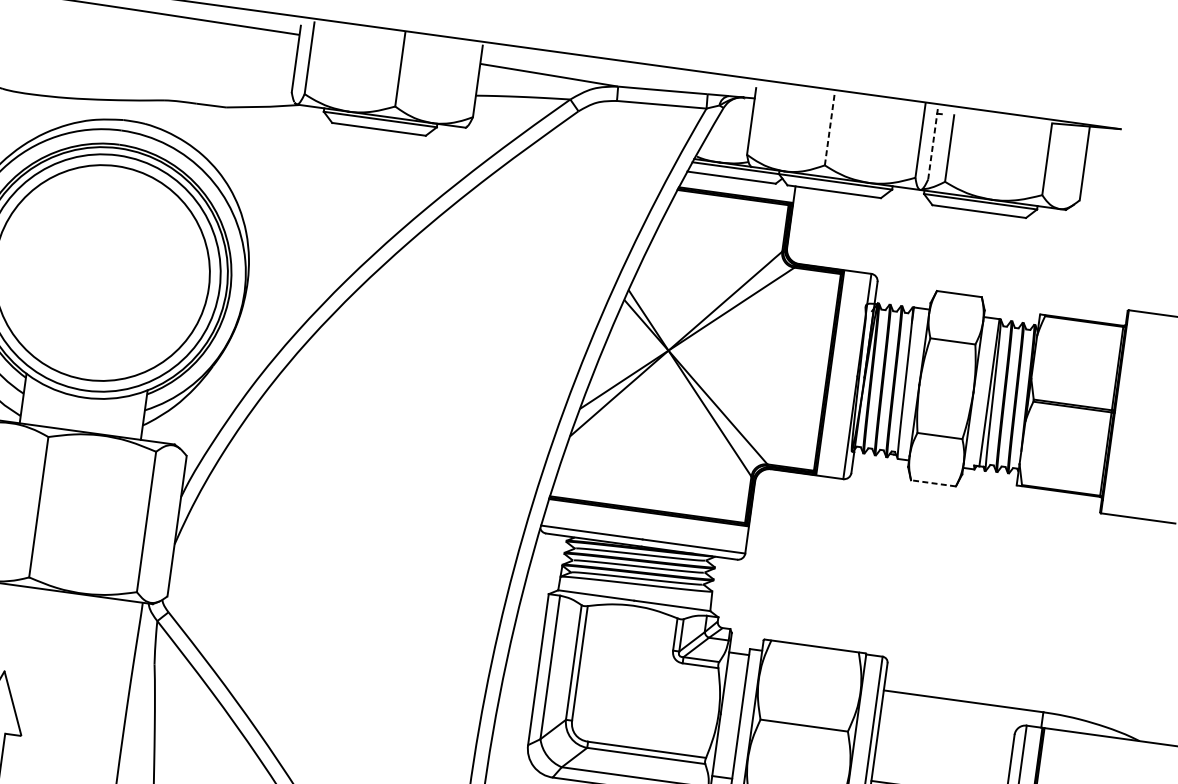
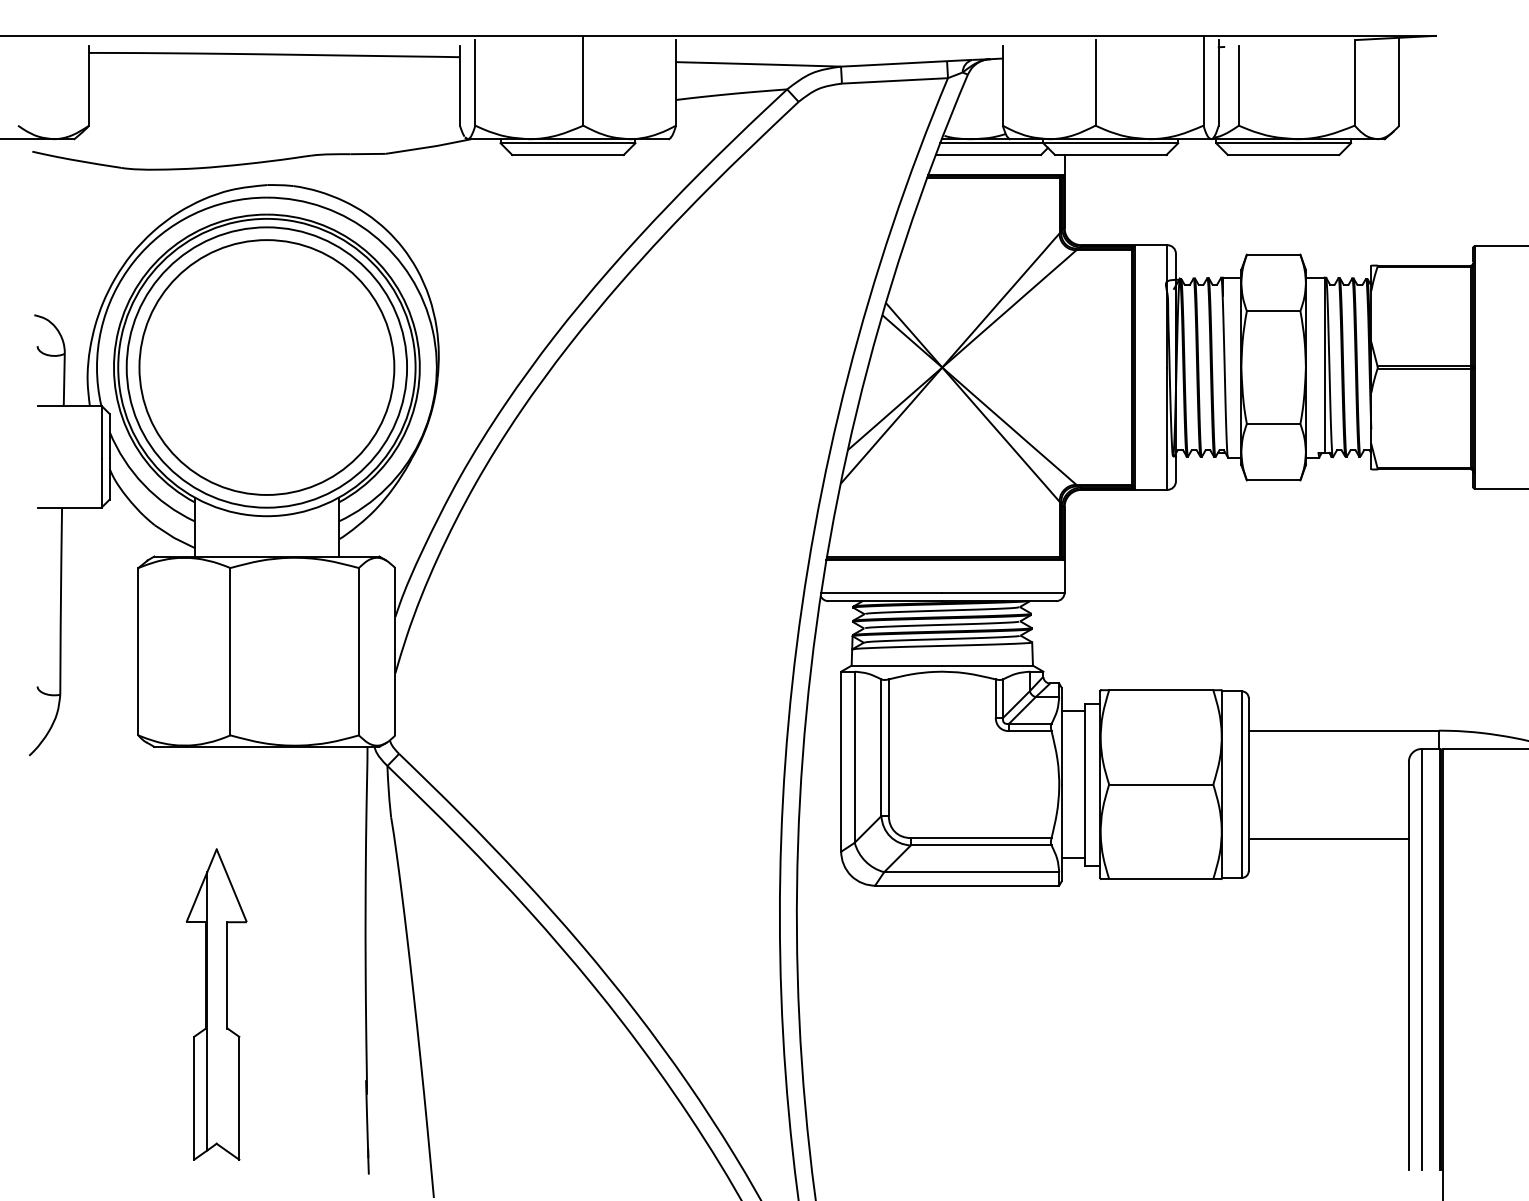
line: (829, 129) -> (1095, 82), dashed -> solid
line: (932, 144) -> (1218, 83), dashed -> solid
line: (933, 483) -> (1273, 480), dashed -> solid

